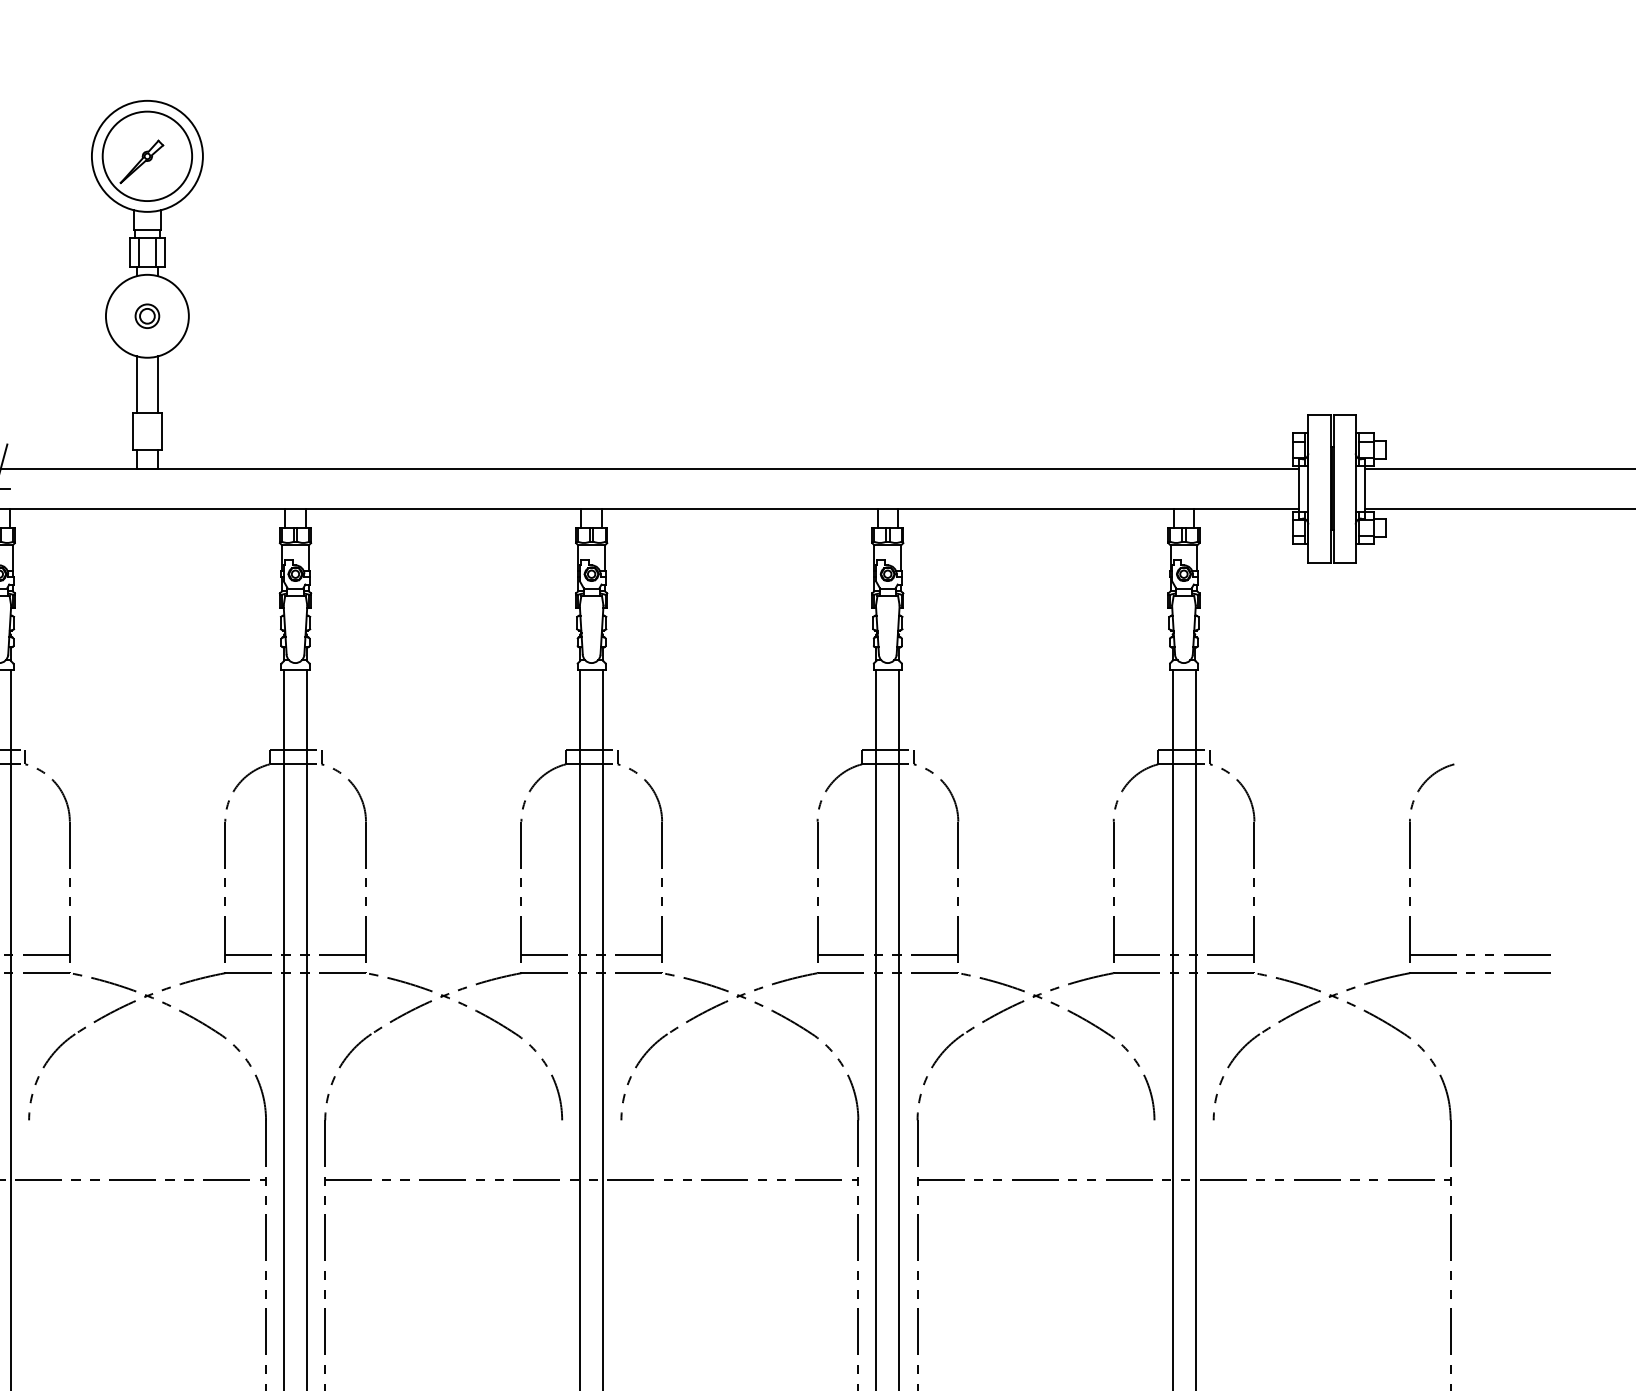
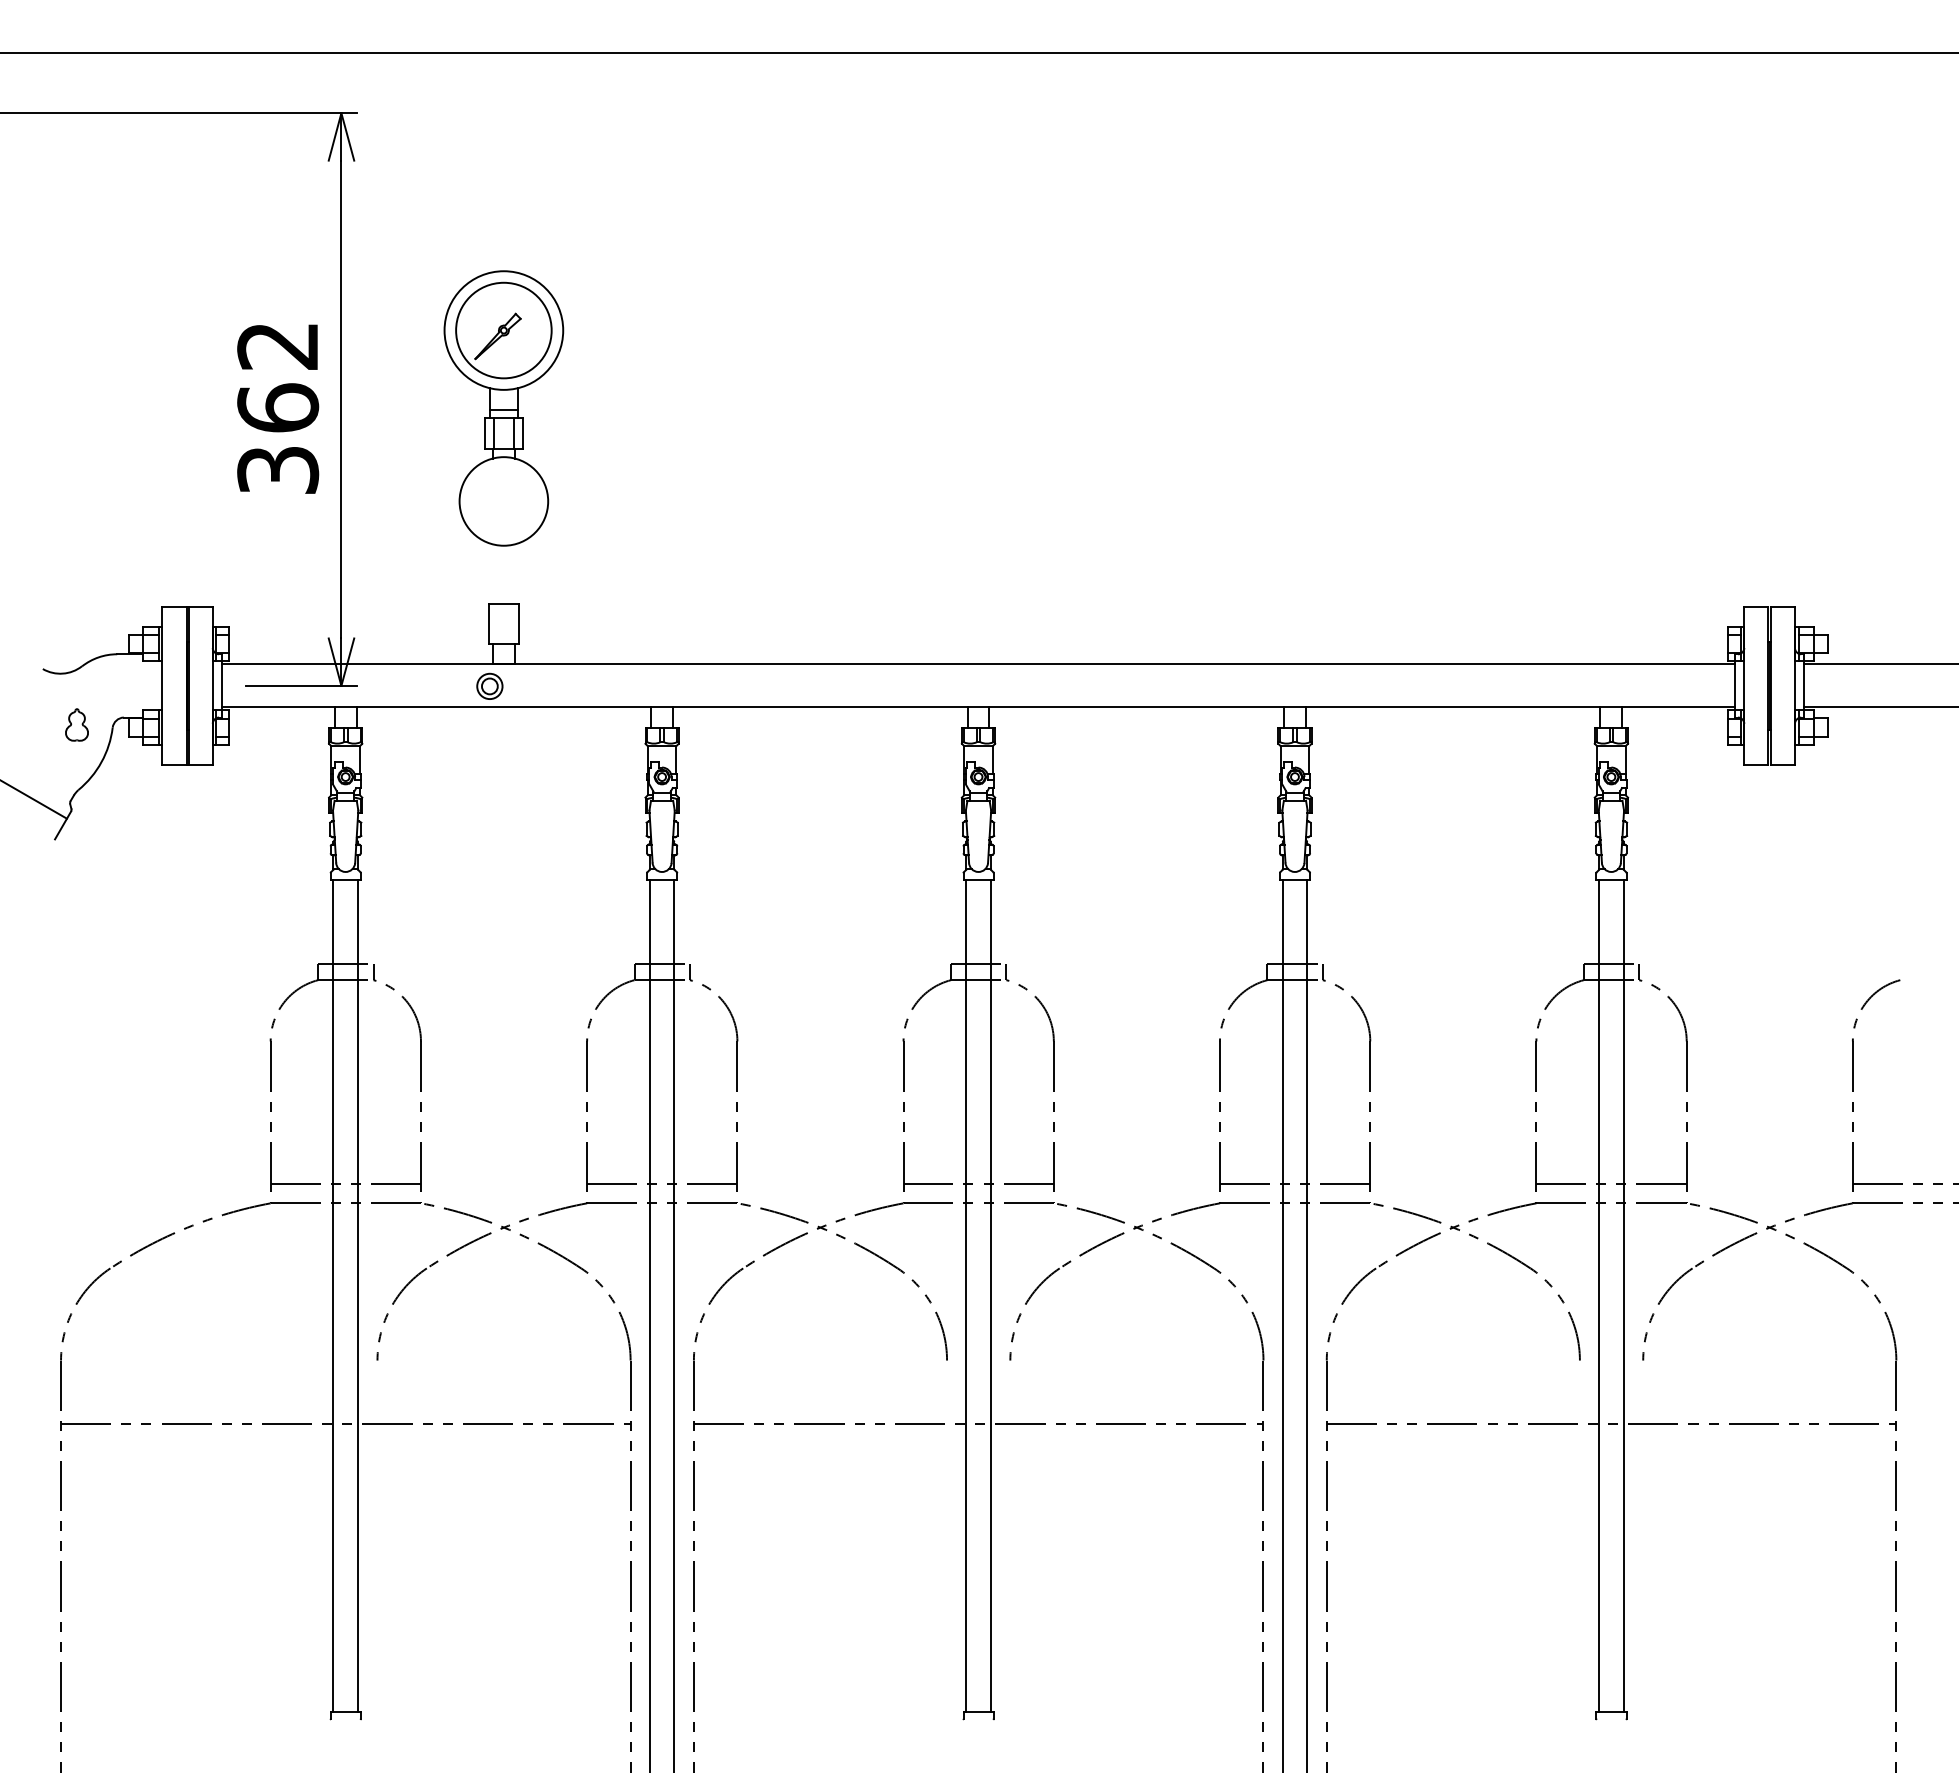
part: (147, 315) -> (489, 685), moved
line: (136, 384) -> (492, 574), removed
line: (157, 384) -> (514, 574), removed

